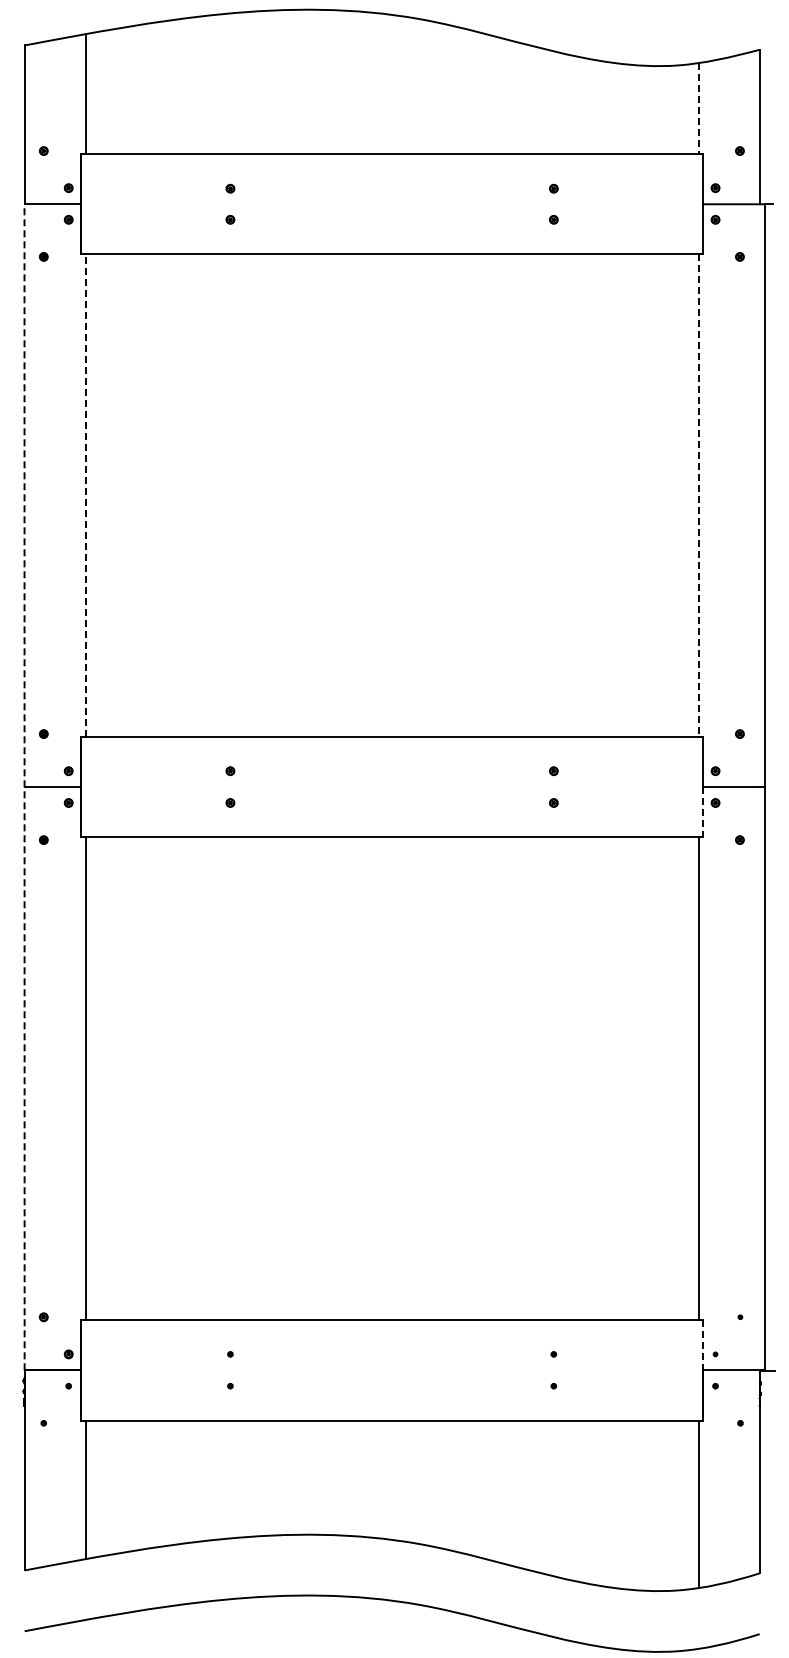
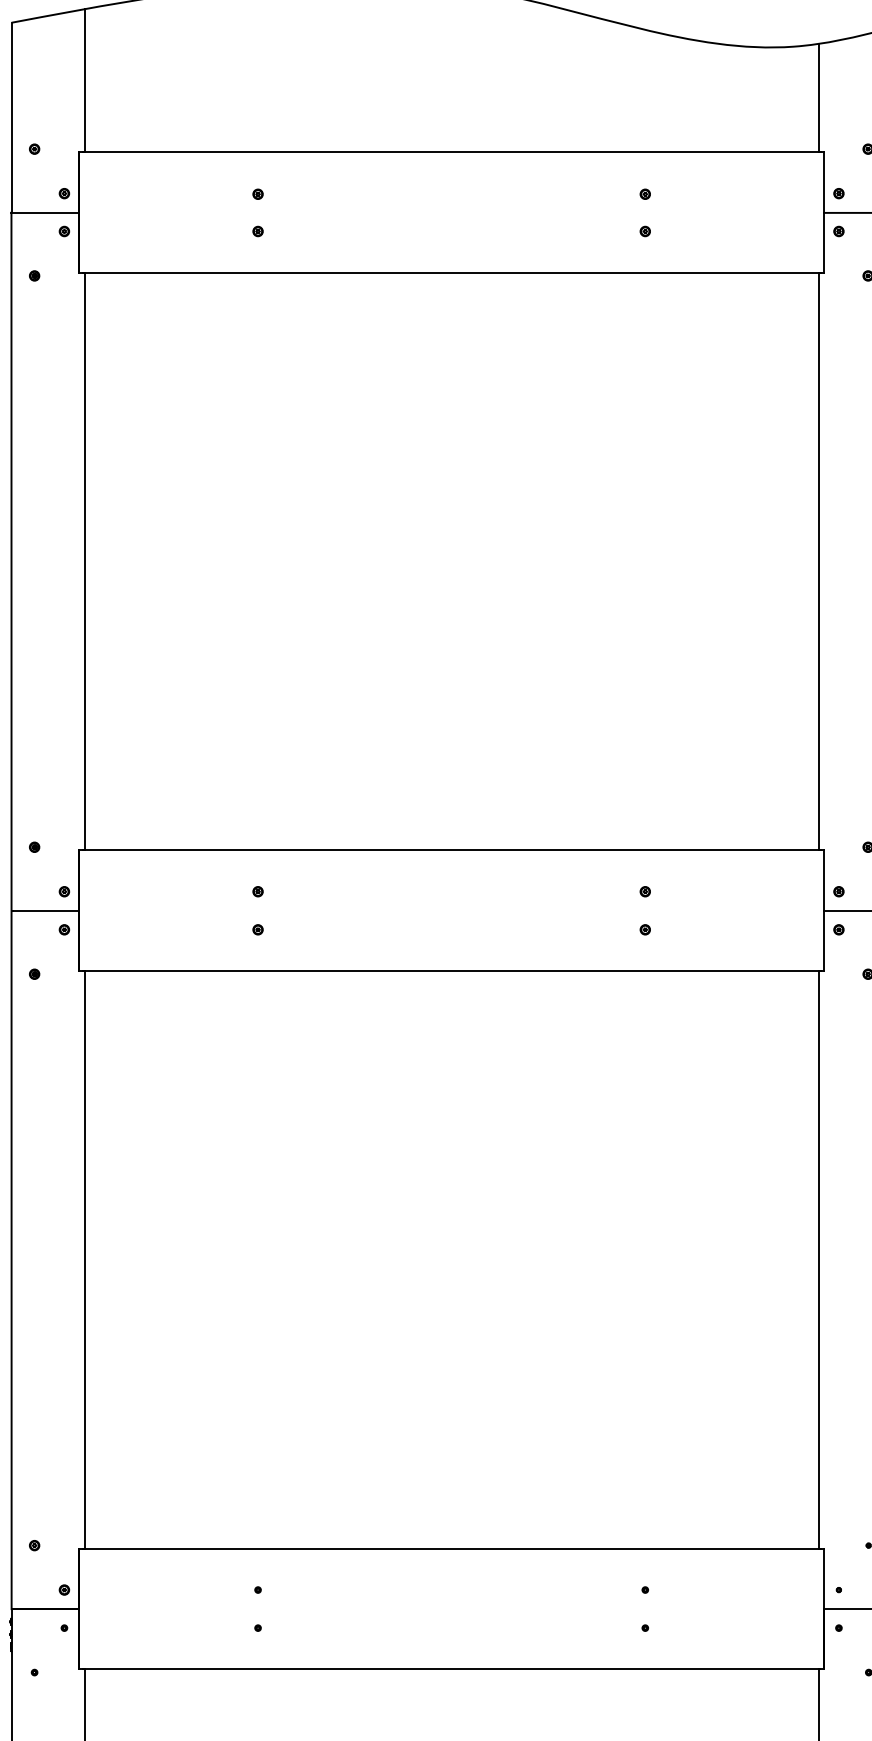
line: (698, 108) -> (818, 98), dashed -> solid
line: (85, 495) -> (84, 561), dashed -> solid
line: (698, 496) -> (818, 562), dashed -> solid
line: (24, 786) -> (11, 910), dashed -> solid
line: (703, 812) -> (824, 941), dashed -> solid
line: (703, 1345) -> (824, 1579), dashed -> solid

